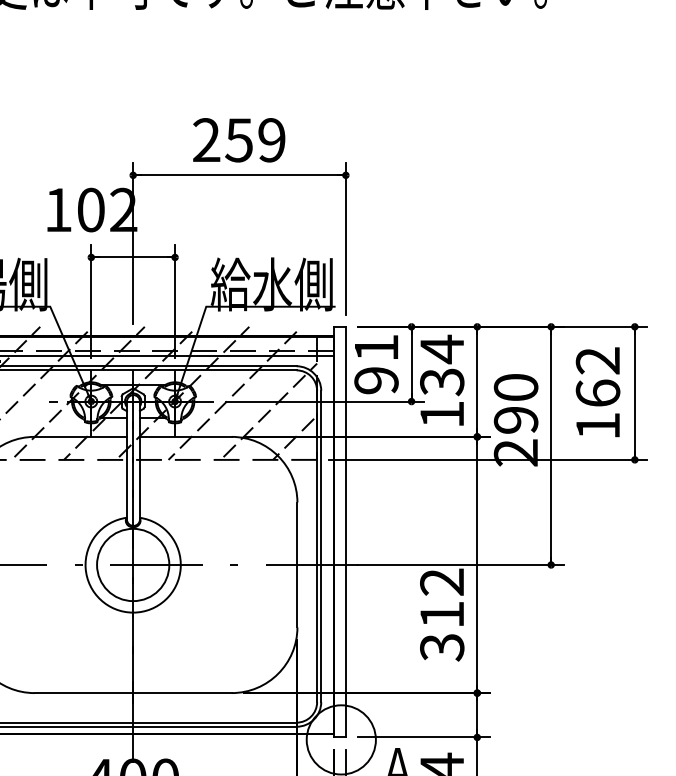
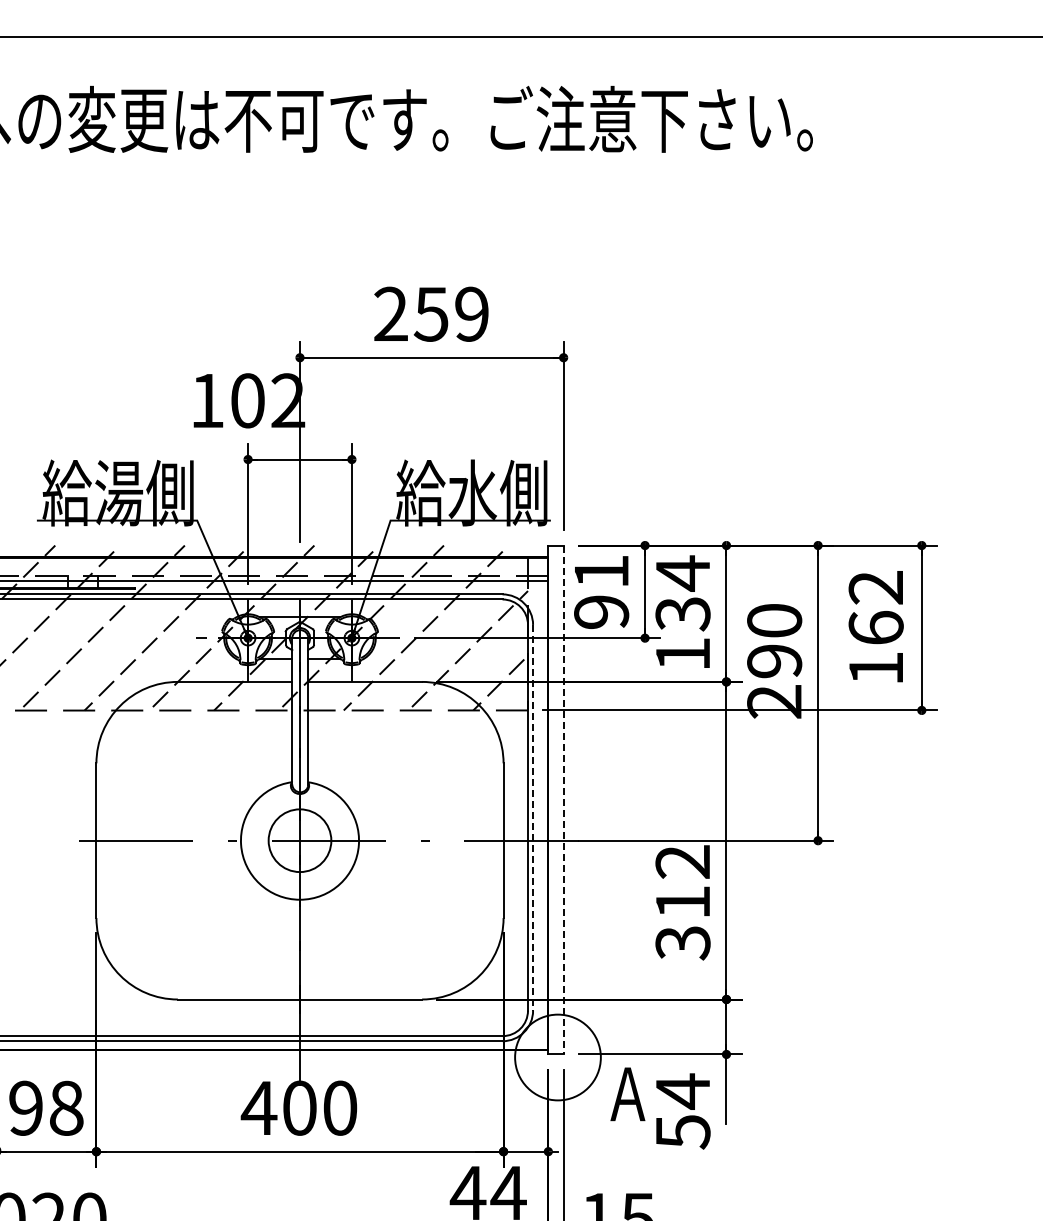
line: (345, 532) -> (563, 800), solid -> dashed
line: (321, 546) -> (533, 817), solid -> dashed
circle: (132, 564) -> (299, 840), size x0.7

